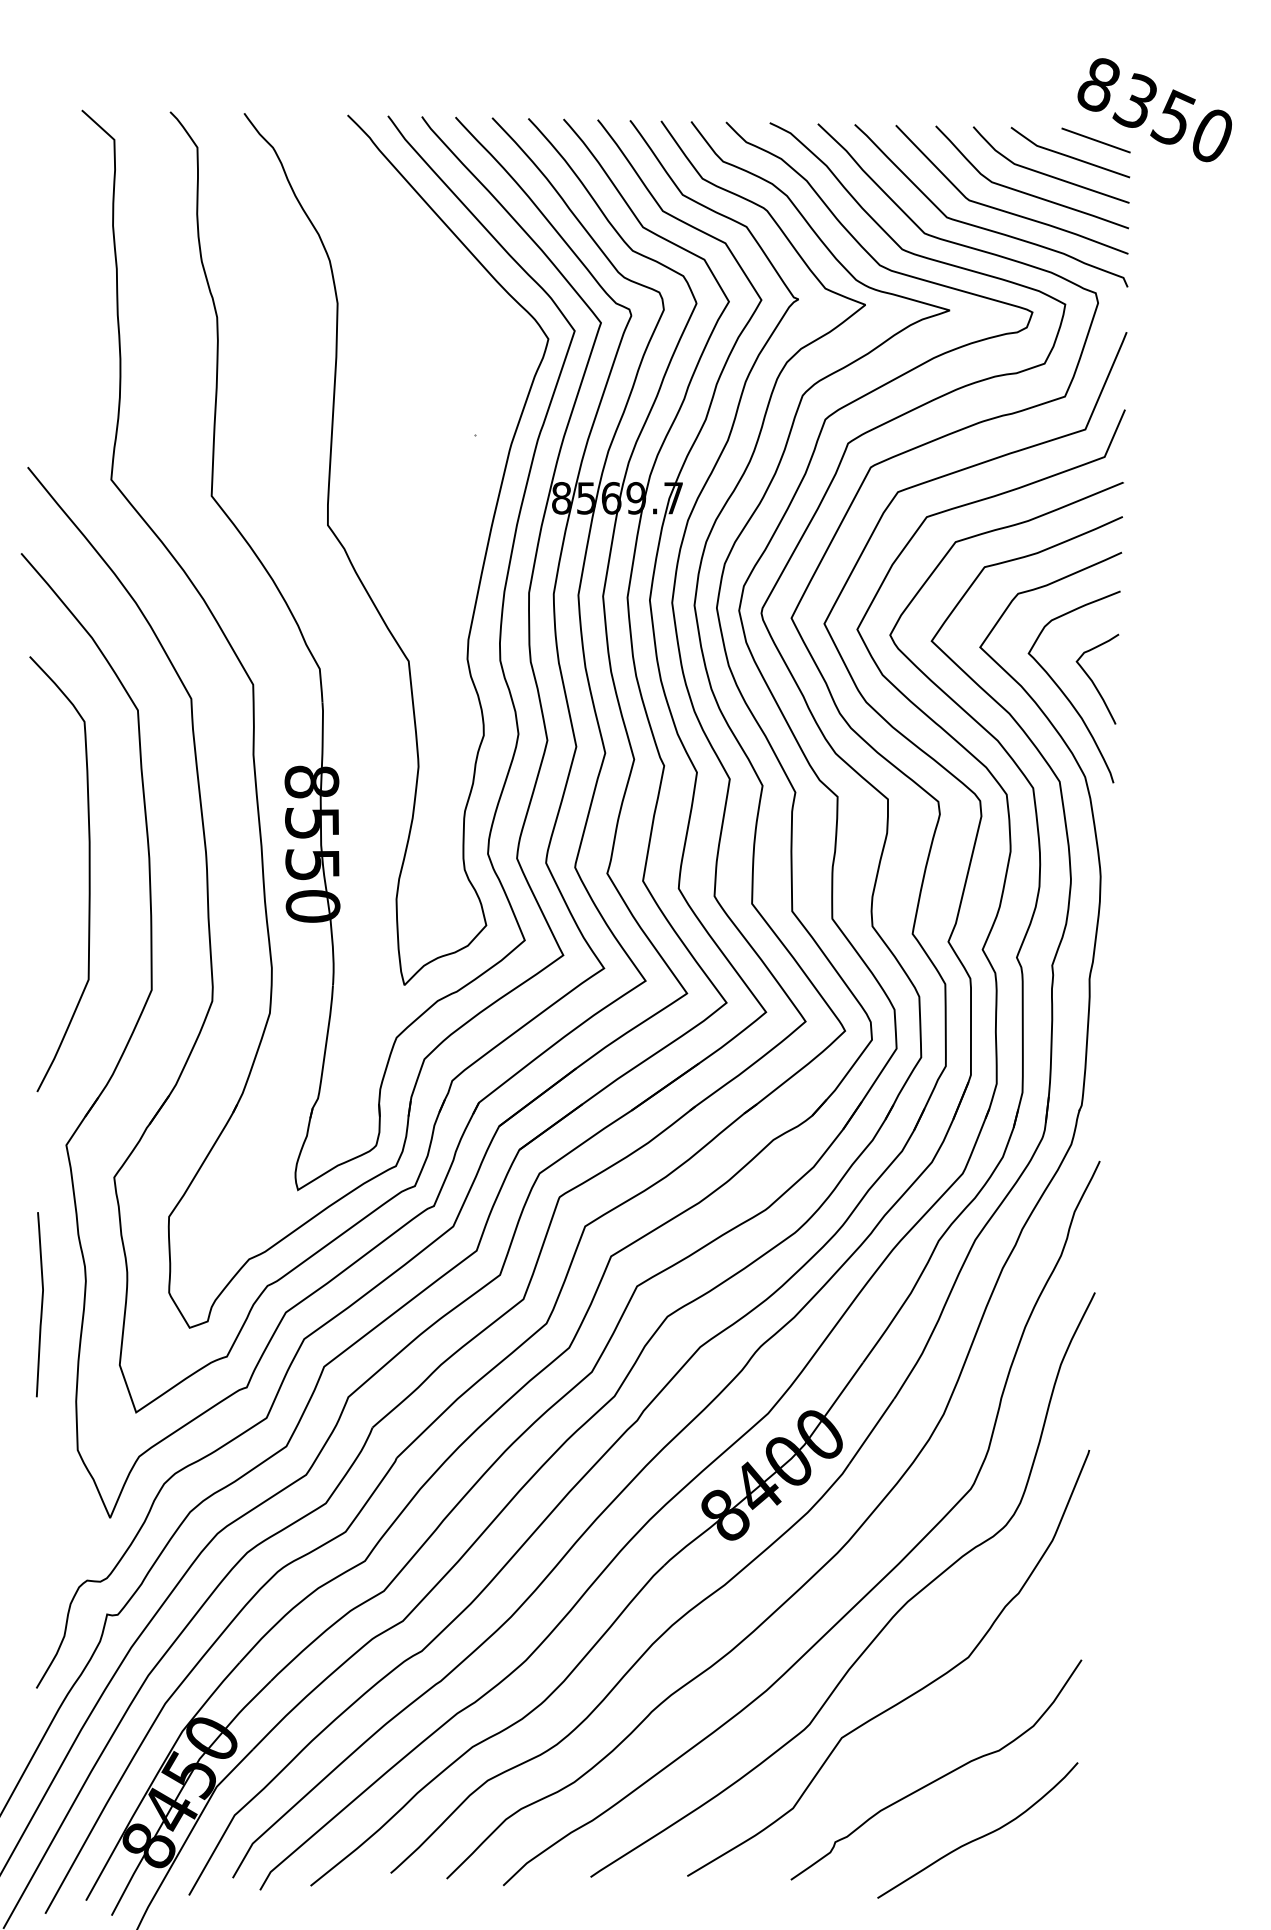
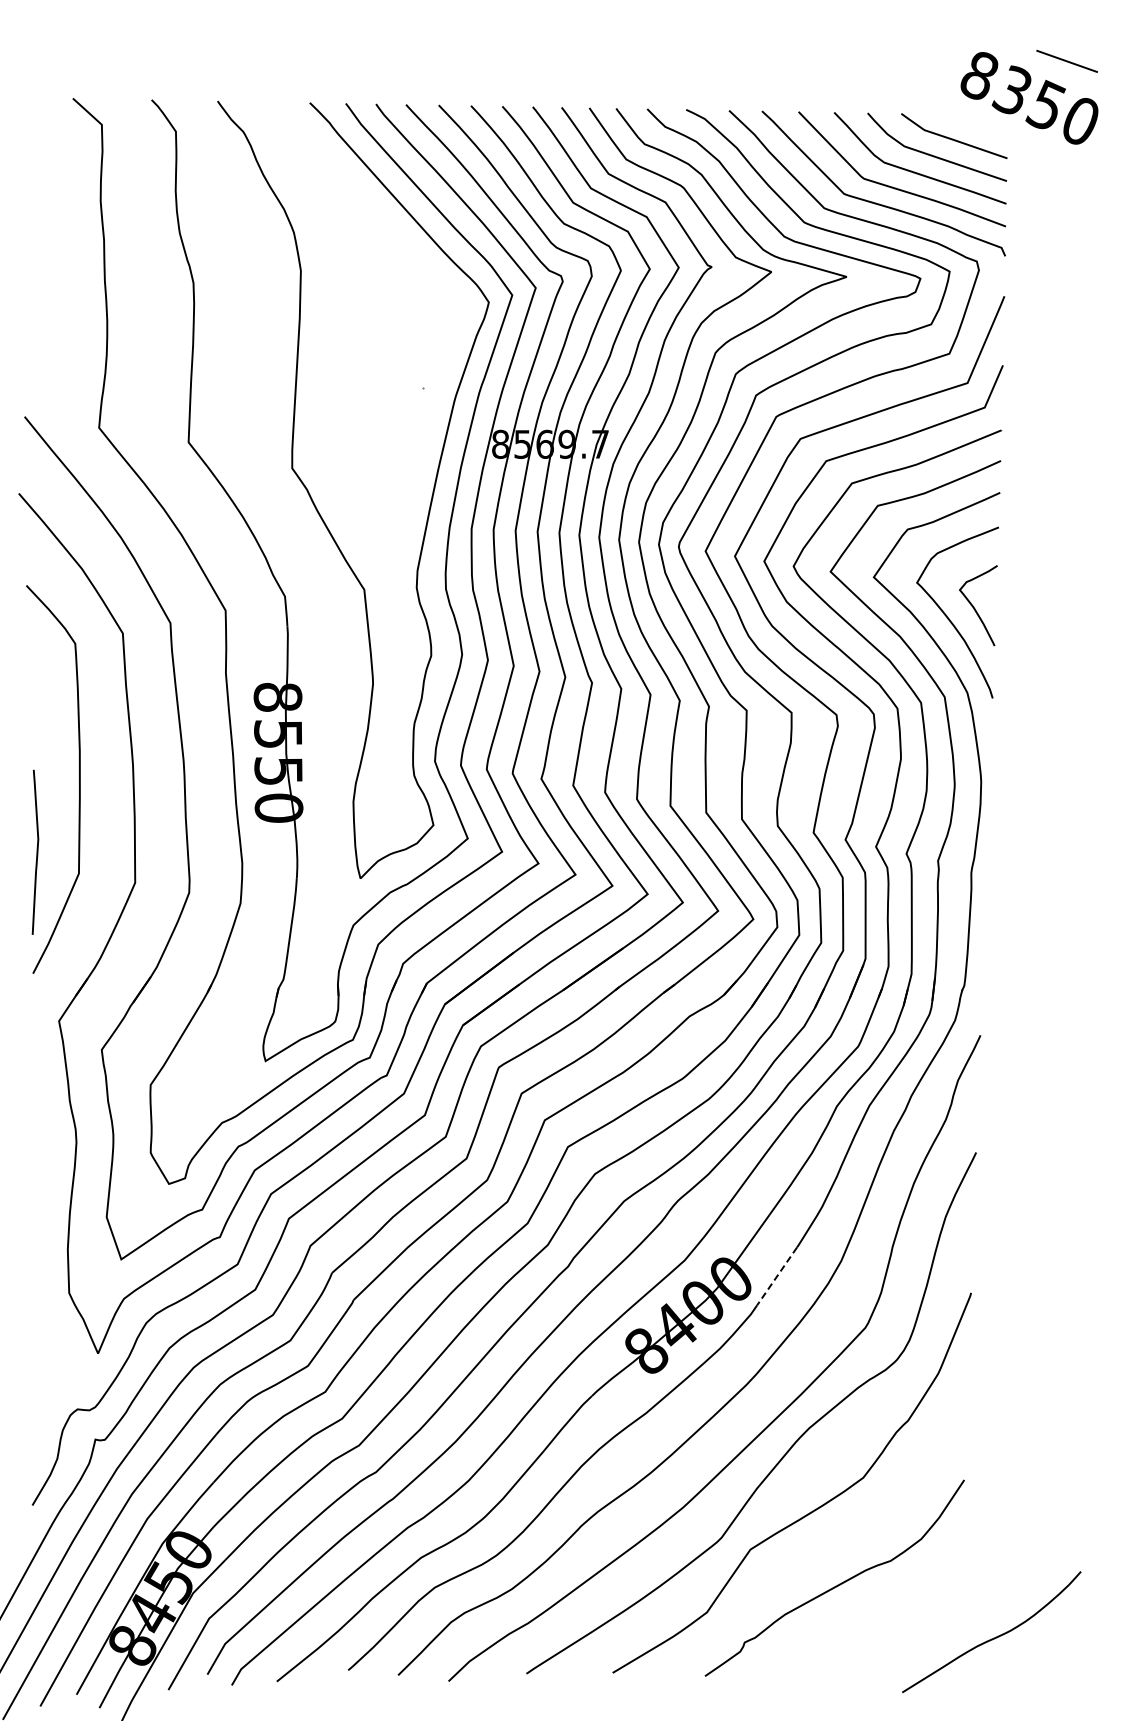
line: (1095, 140) -> (1066, 61), moved
curve: (41, 1303) -> (36, 851), moved
line: (872, 1430) -> (777, 1275), solid -> dashed
curve: (979, 1836) -> (993, 1637), moved

